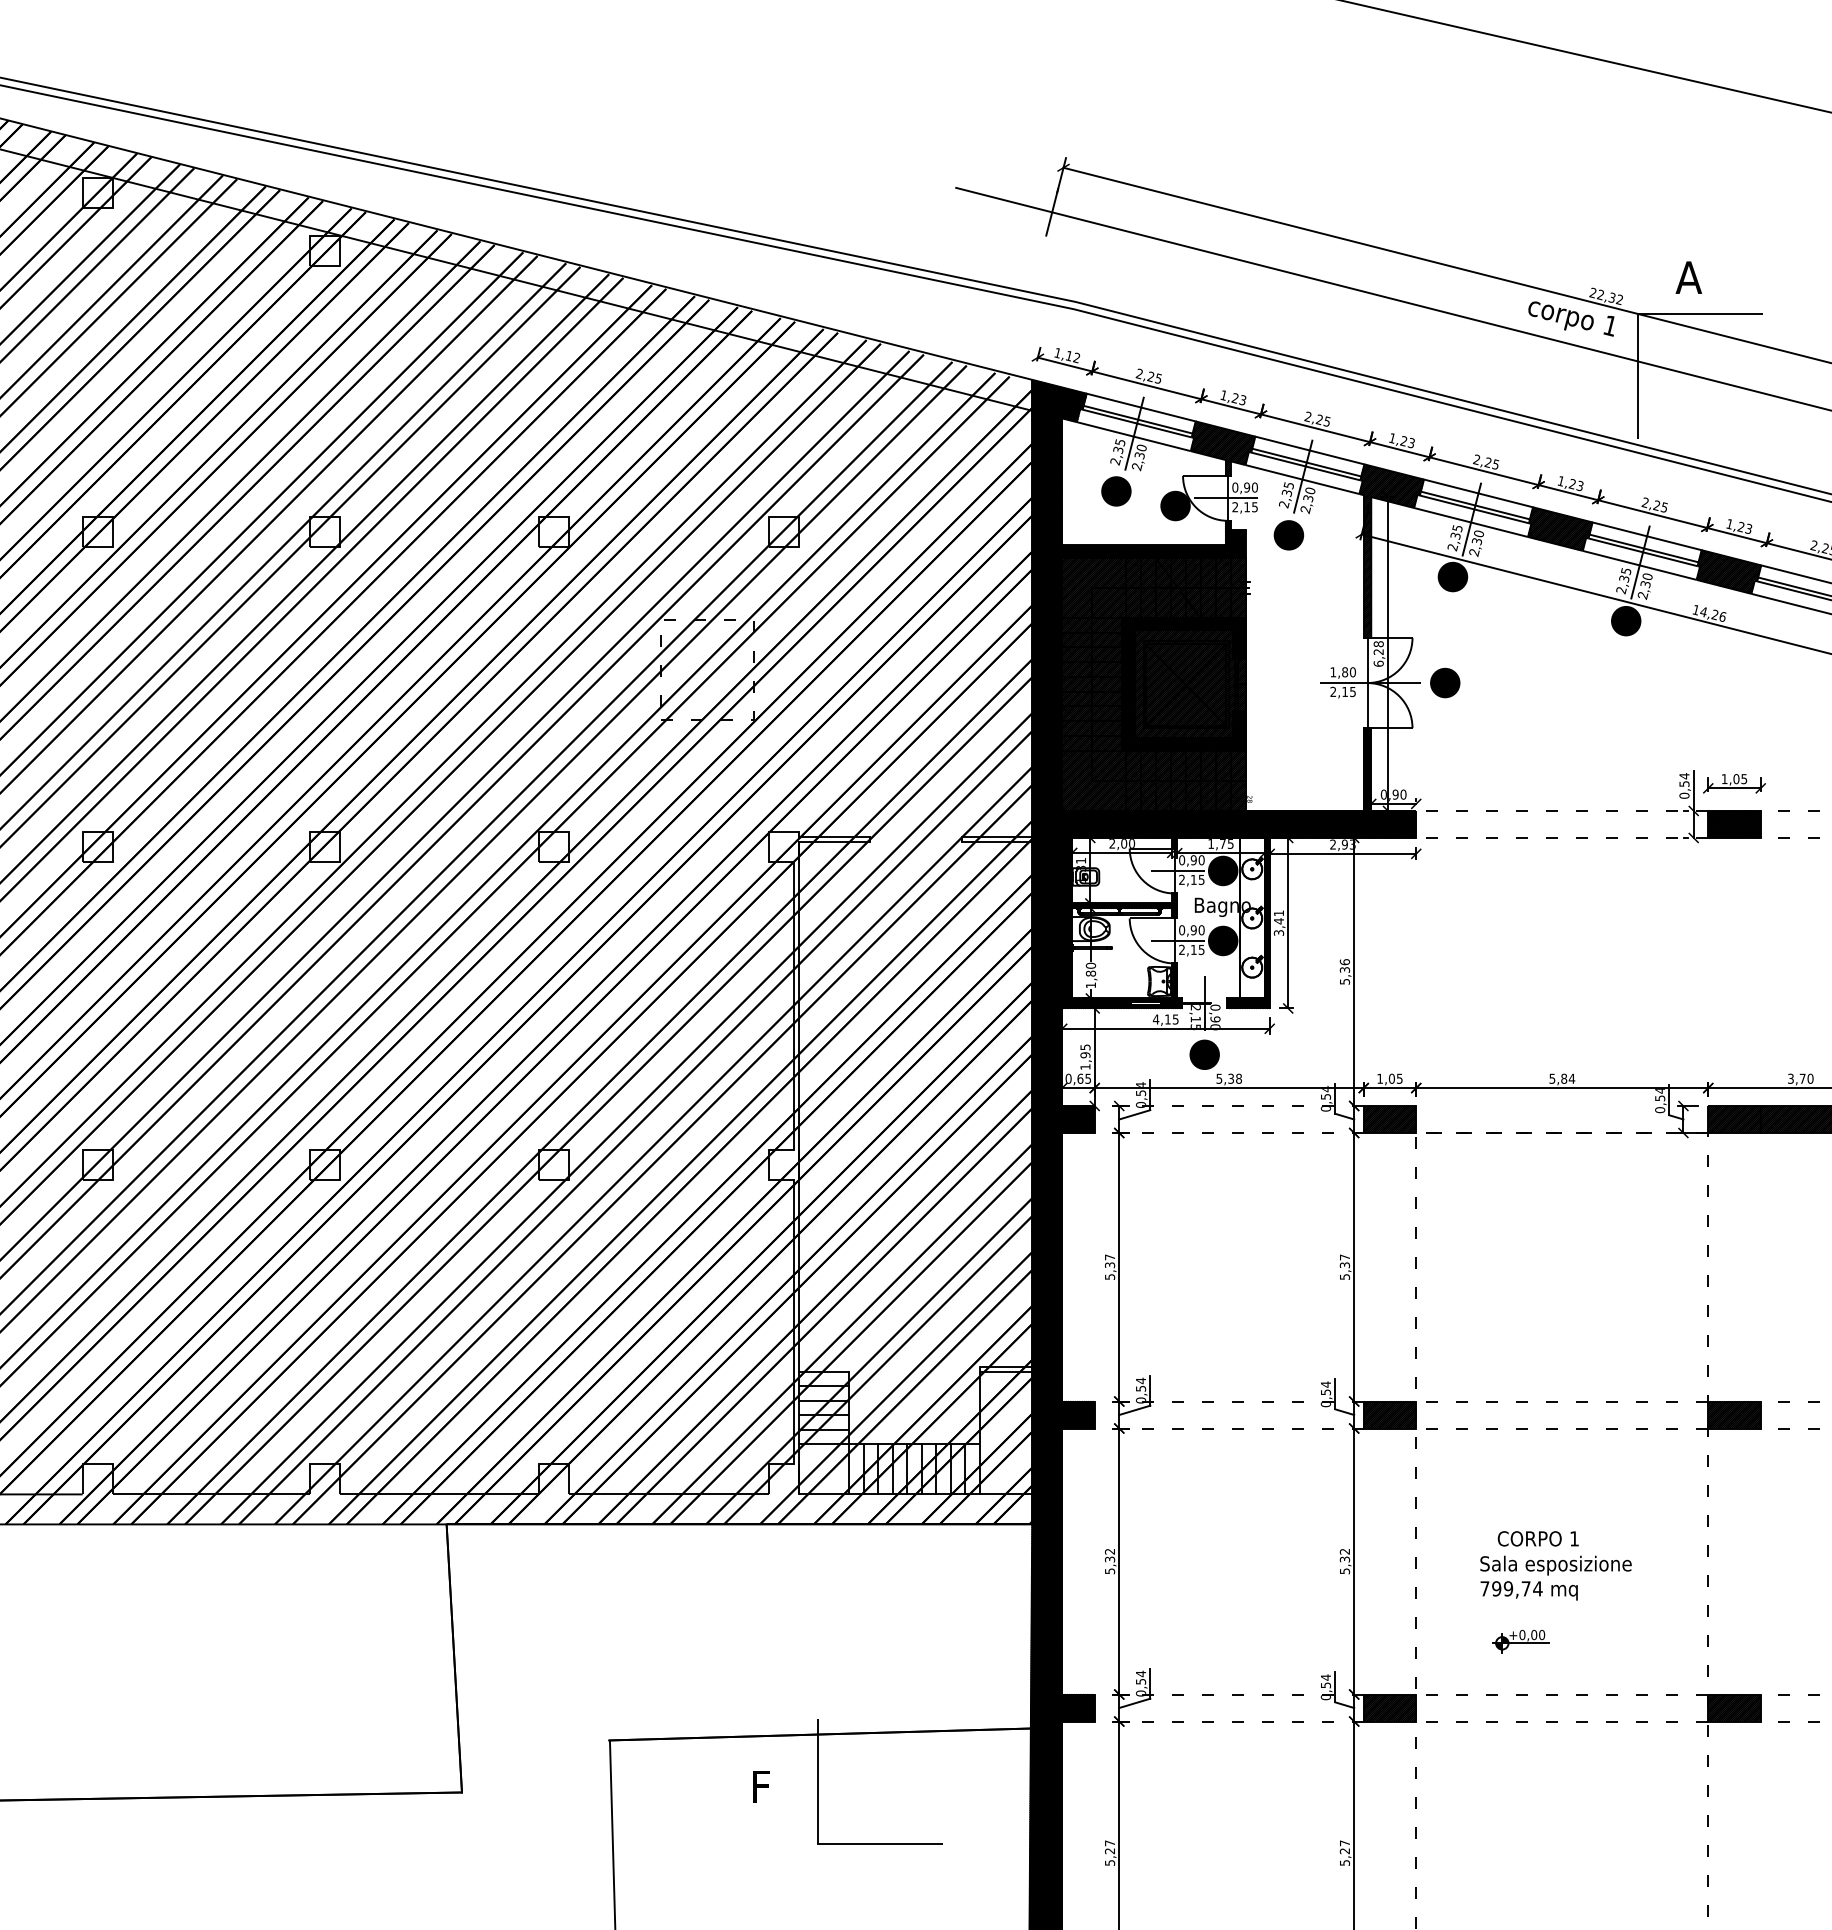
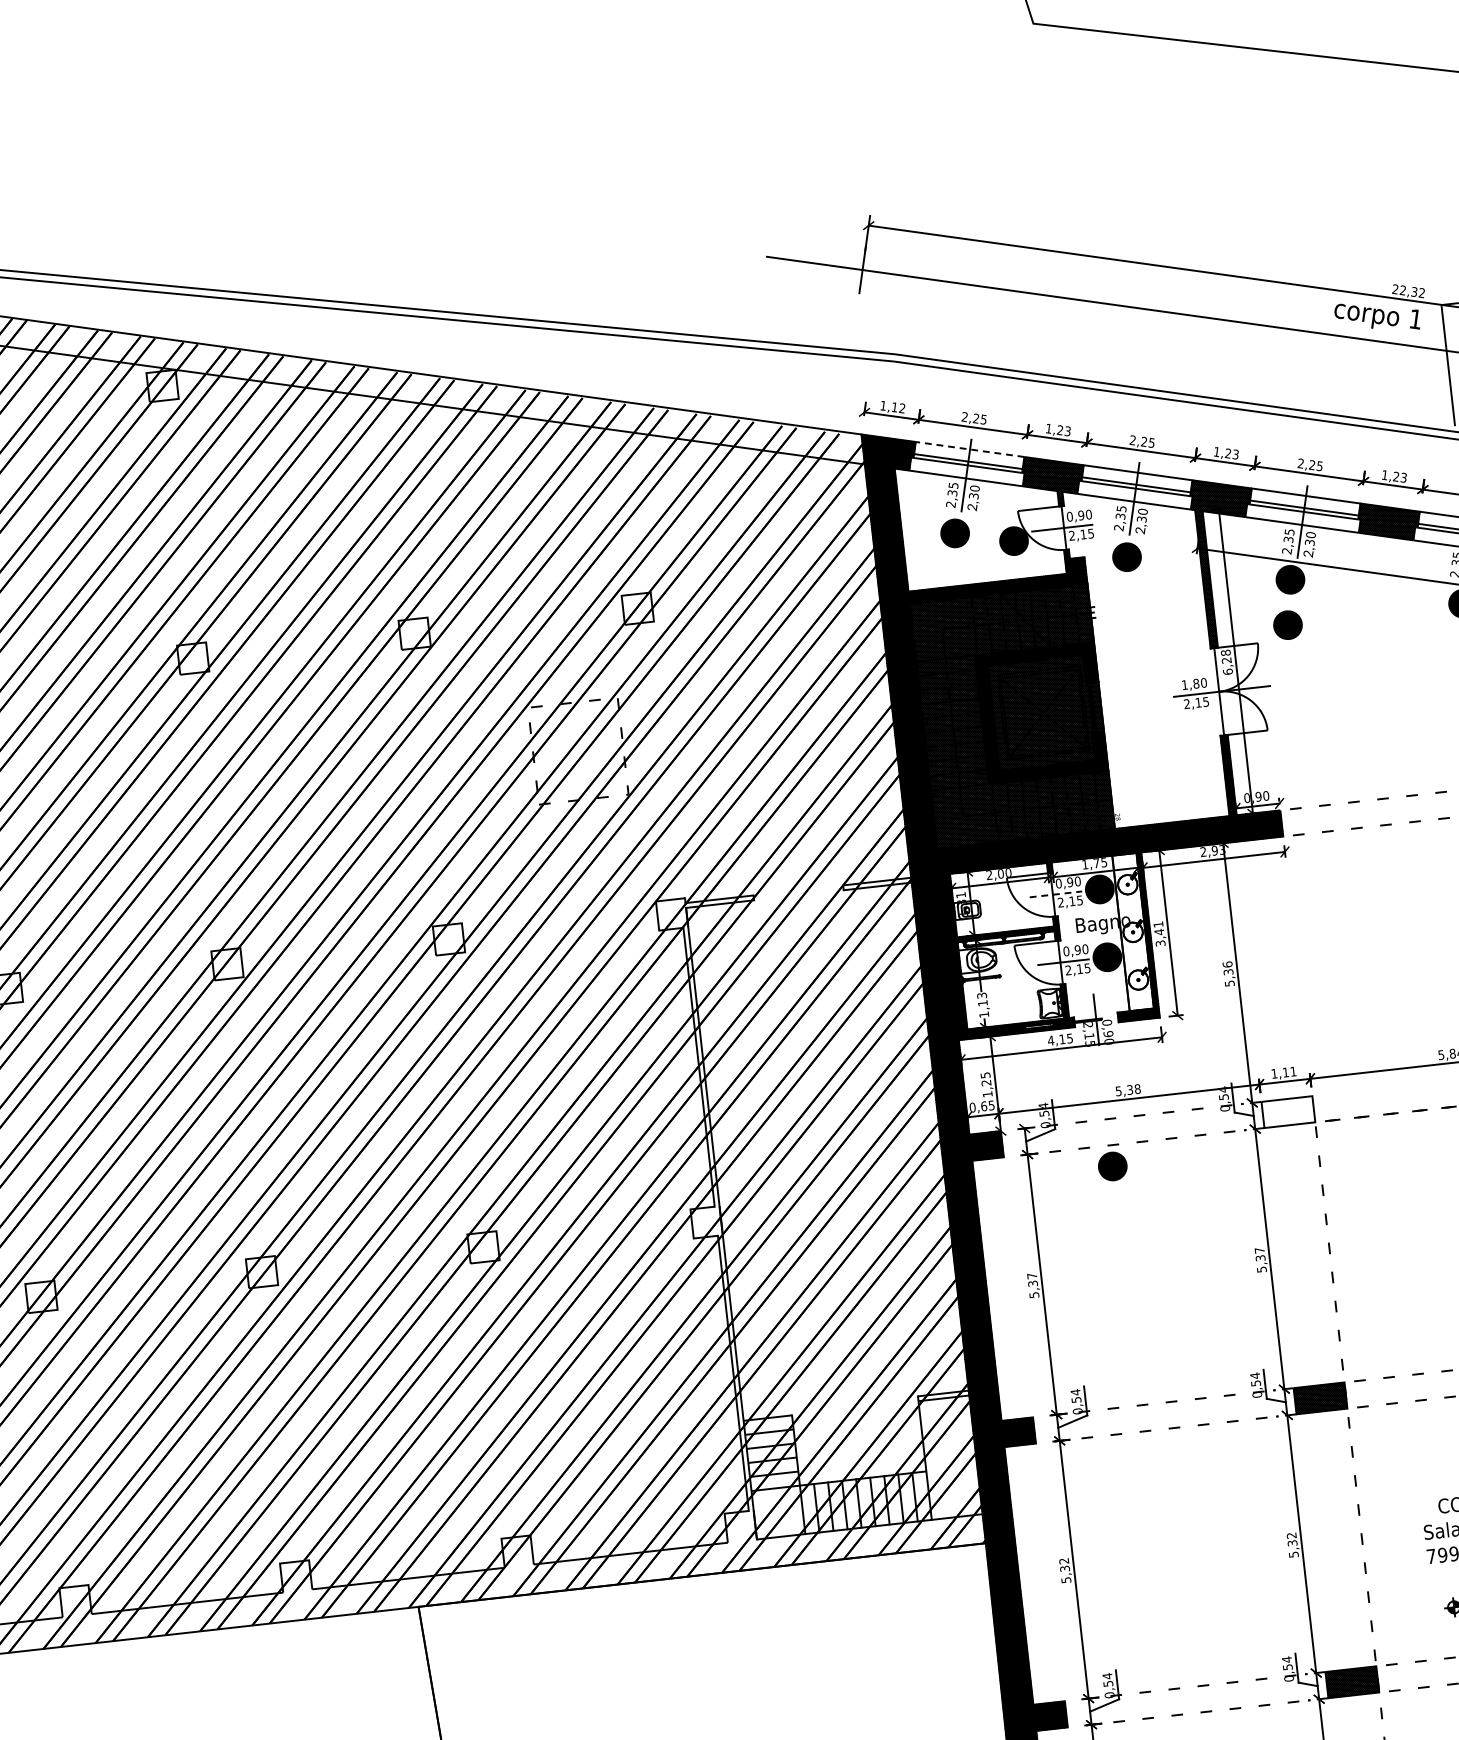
line: (1140, 407) -> (969, 449), solid -> dashed
part: (1445, 682) -> (1288, 624), moved
line: (1178, 870) -> (1056, 893), solid -> dashed
text: (1090, 969) -> (981, 999), 1,80 -> 1,13
part: (1204, 1054) -> (1112, 1166), moved
text: (1085, 1055) -> (986, 1083), 1,95 -> 1,25
text: (1395, 1078) -> (1289, 1071), 1,05 -> 1,11
hatch: (1389, 1118) -> (1287, 1111), removed

